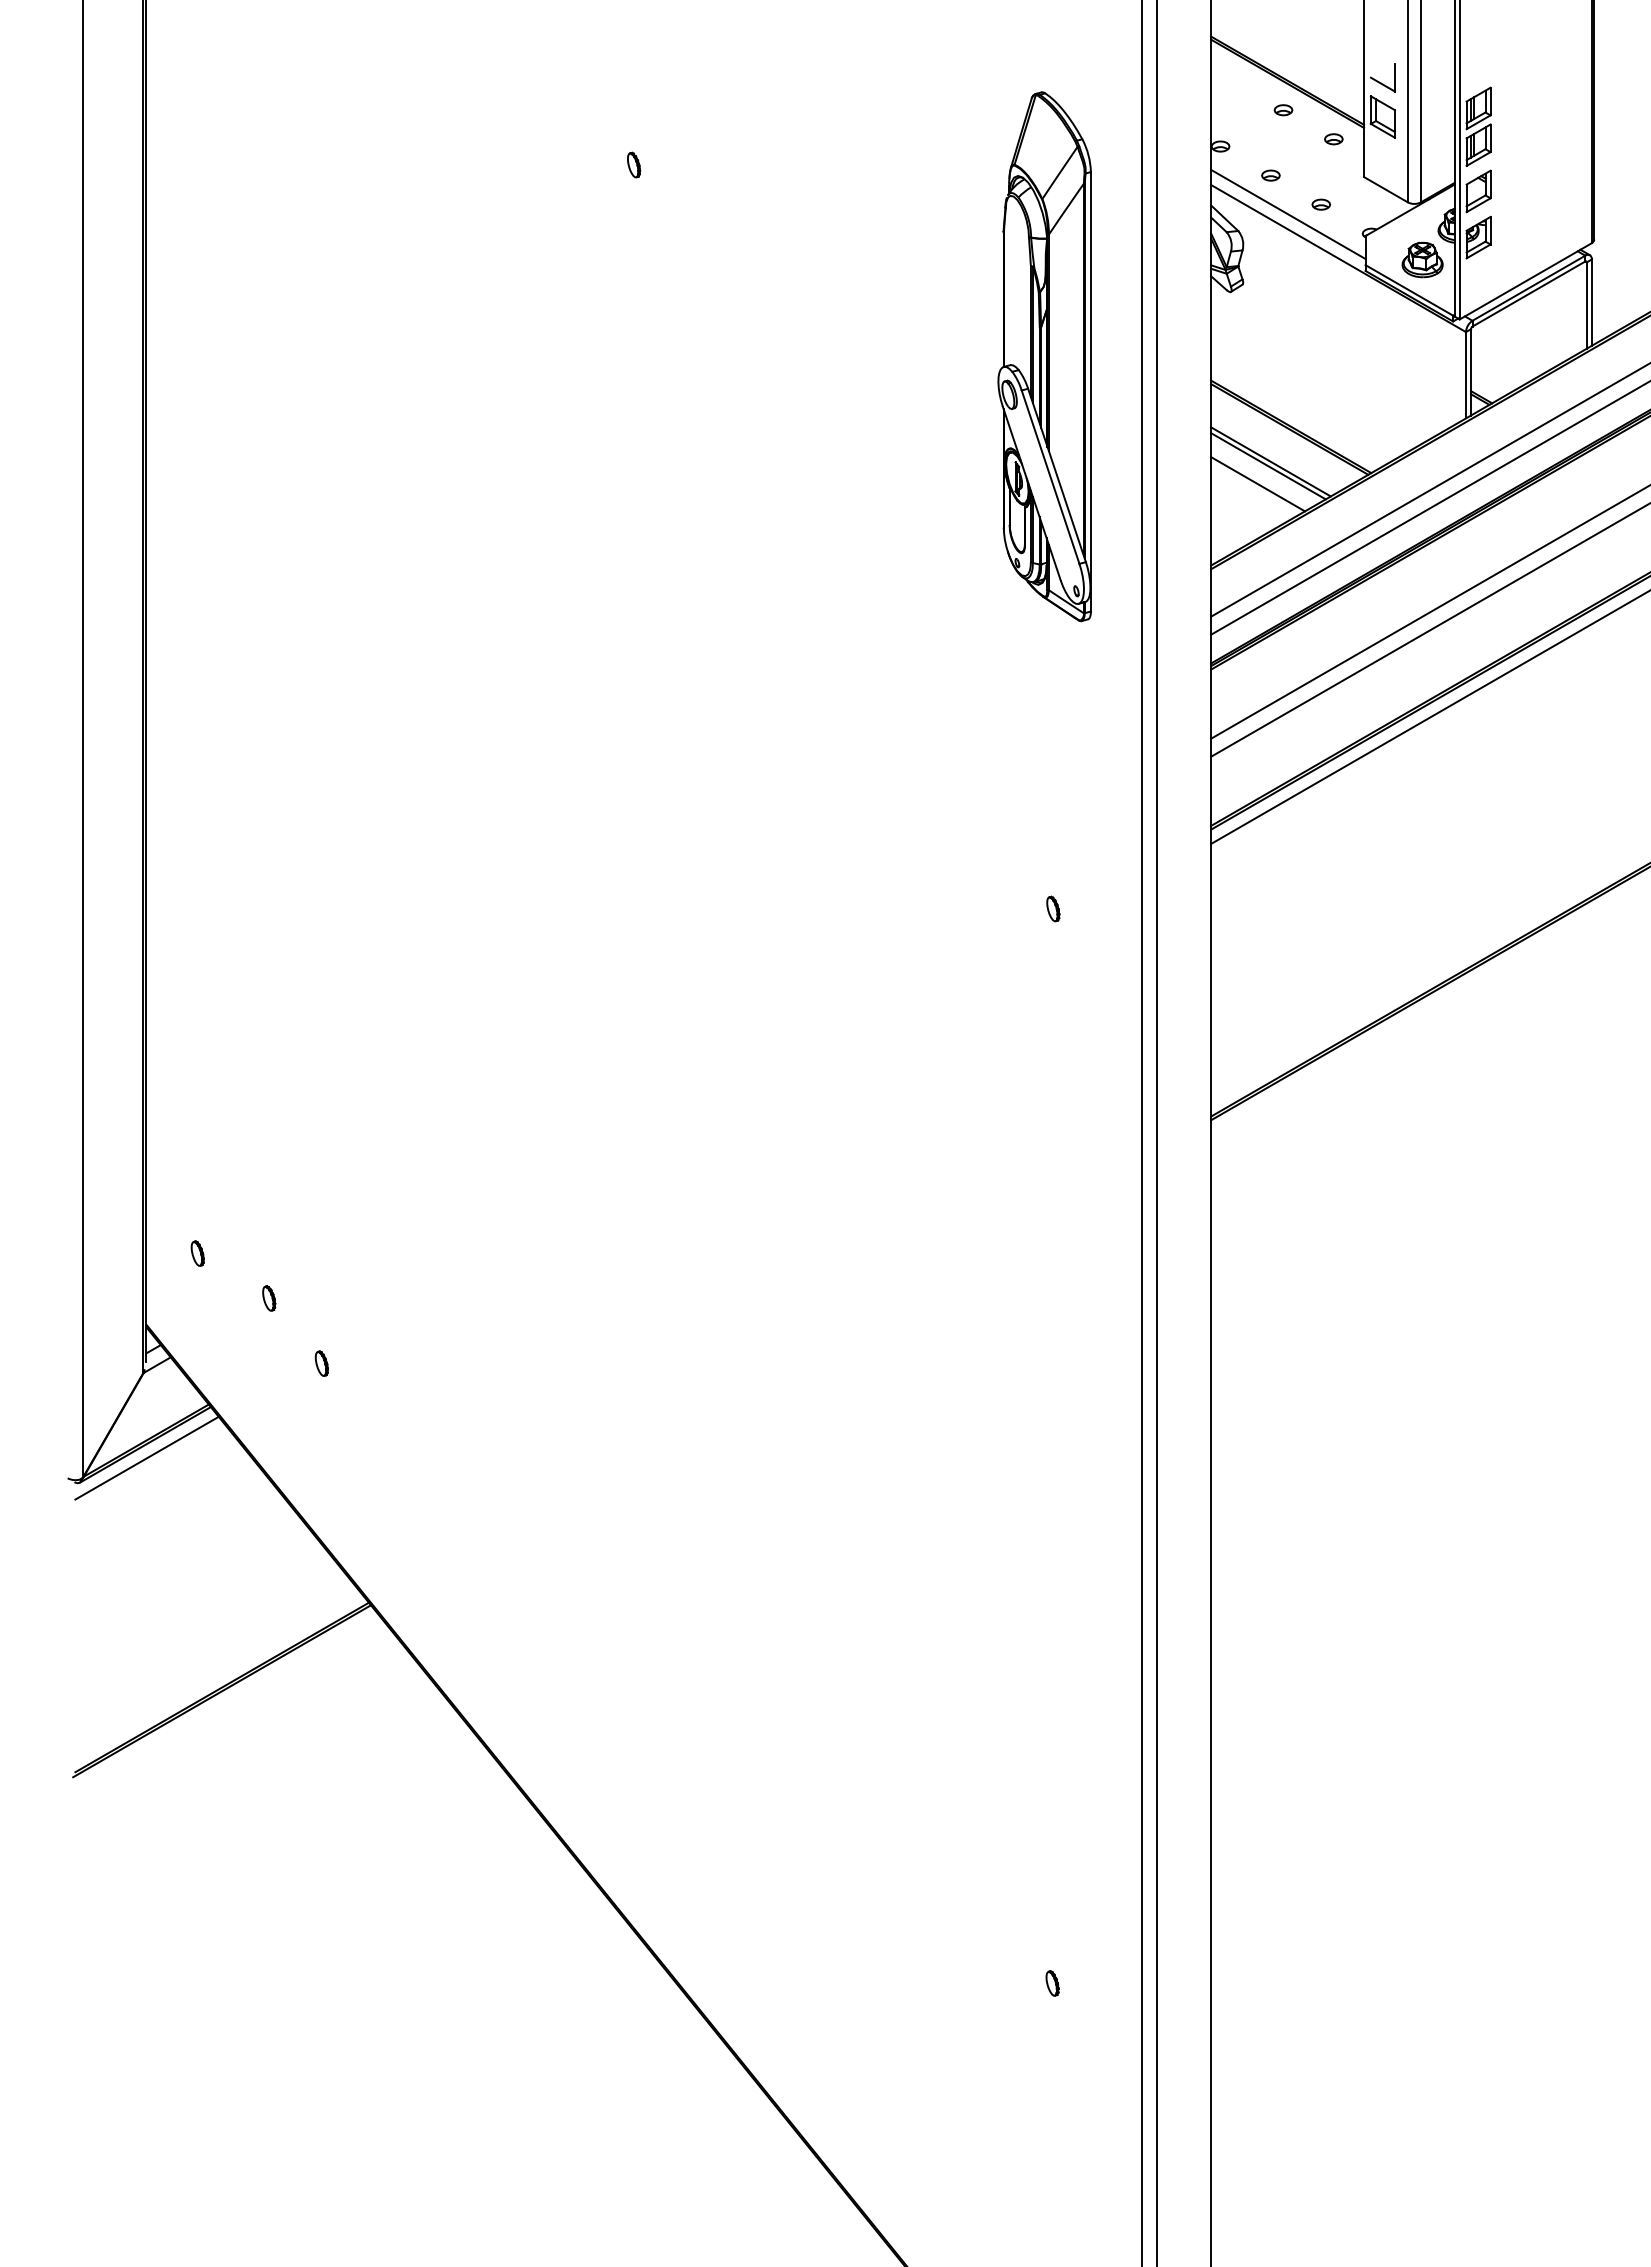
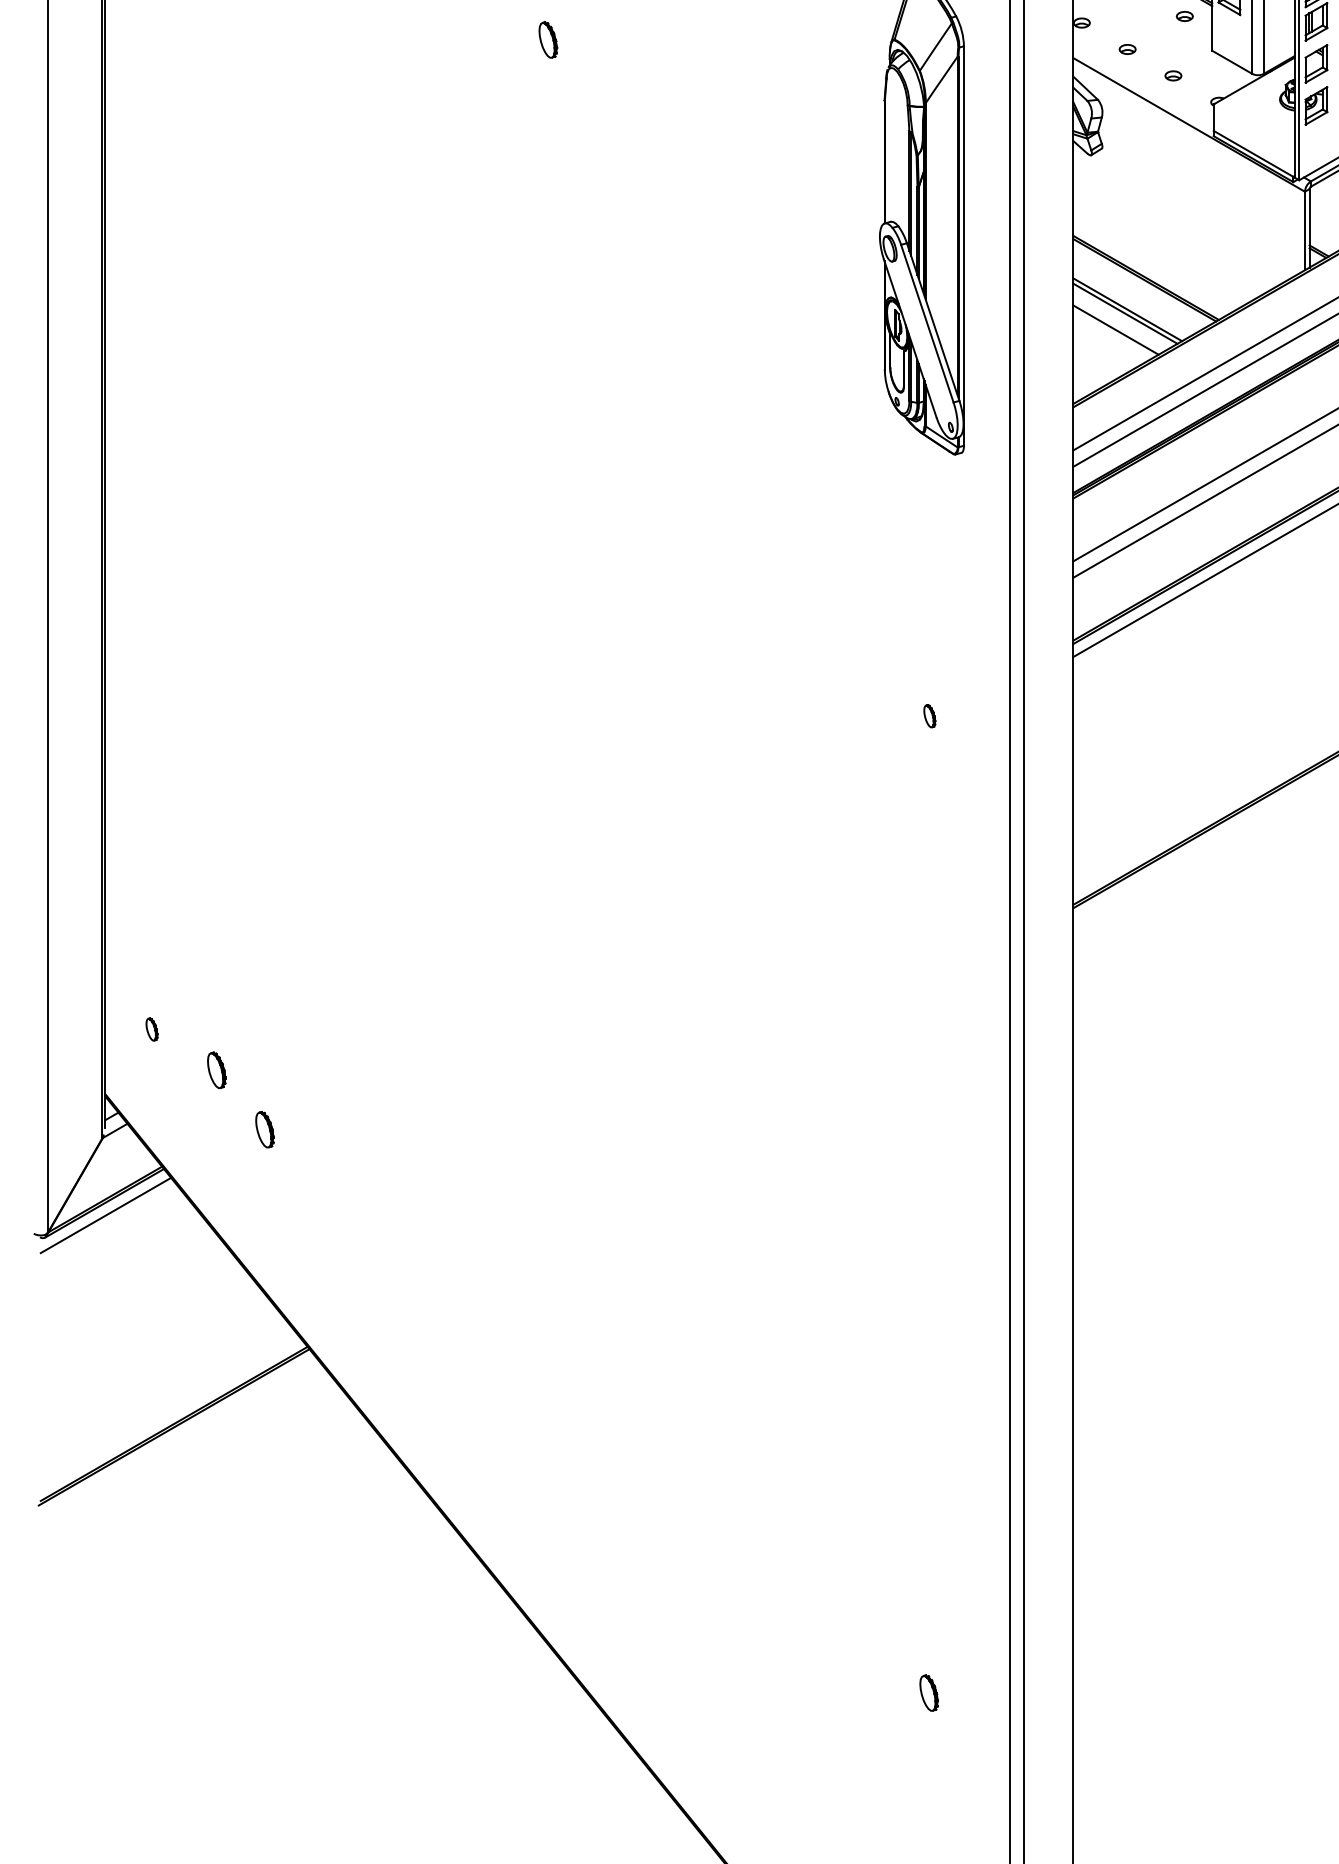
part: (634, 164) -> (549, 39), size x1.6
line: (1288, 214) -> (1143, 84), removed
part: (1422, 259) -> (1265, 125), removed
part: (269, 1298) -> (217, 1070), size x1.6
part: (321, 1363) -> (264, 1129), size x1.6
part: (1052, 1983) -> (929, 1693), size x1.6

